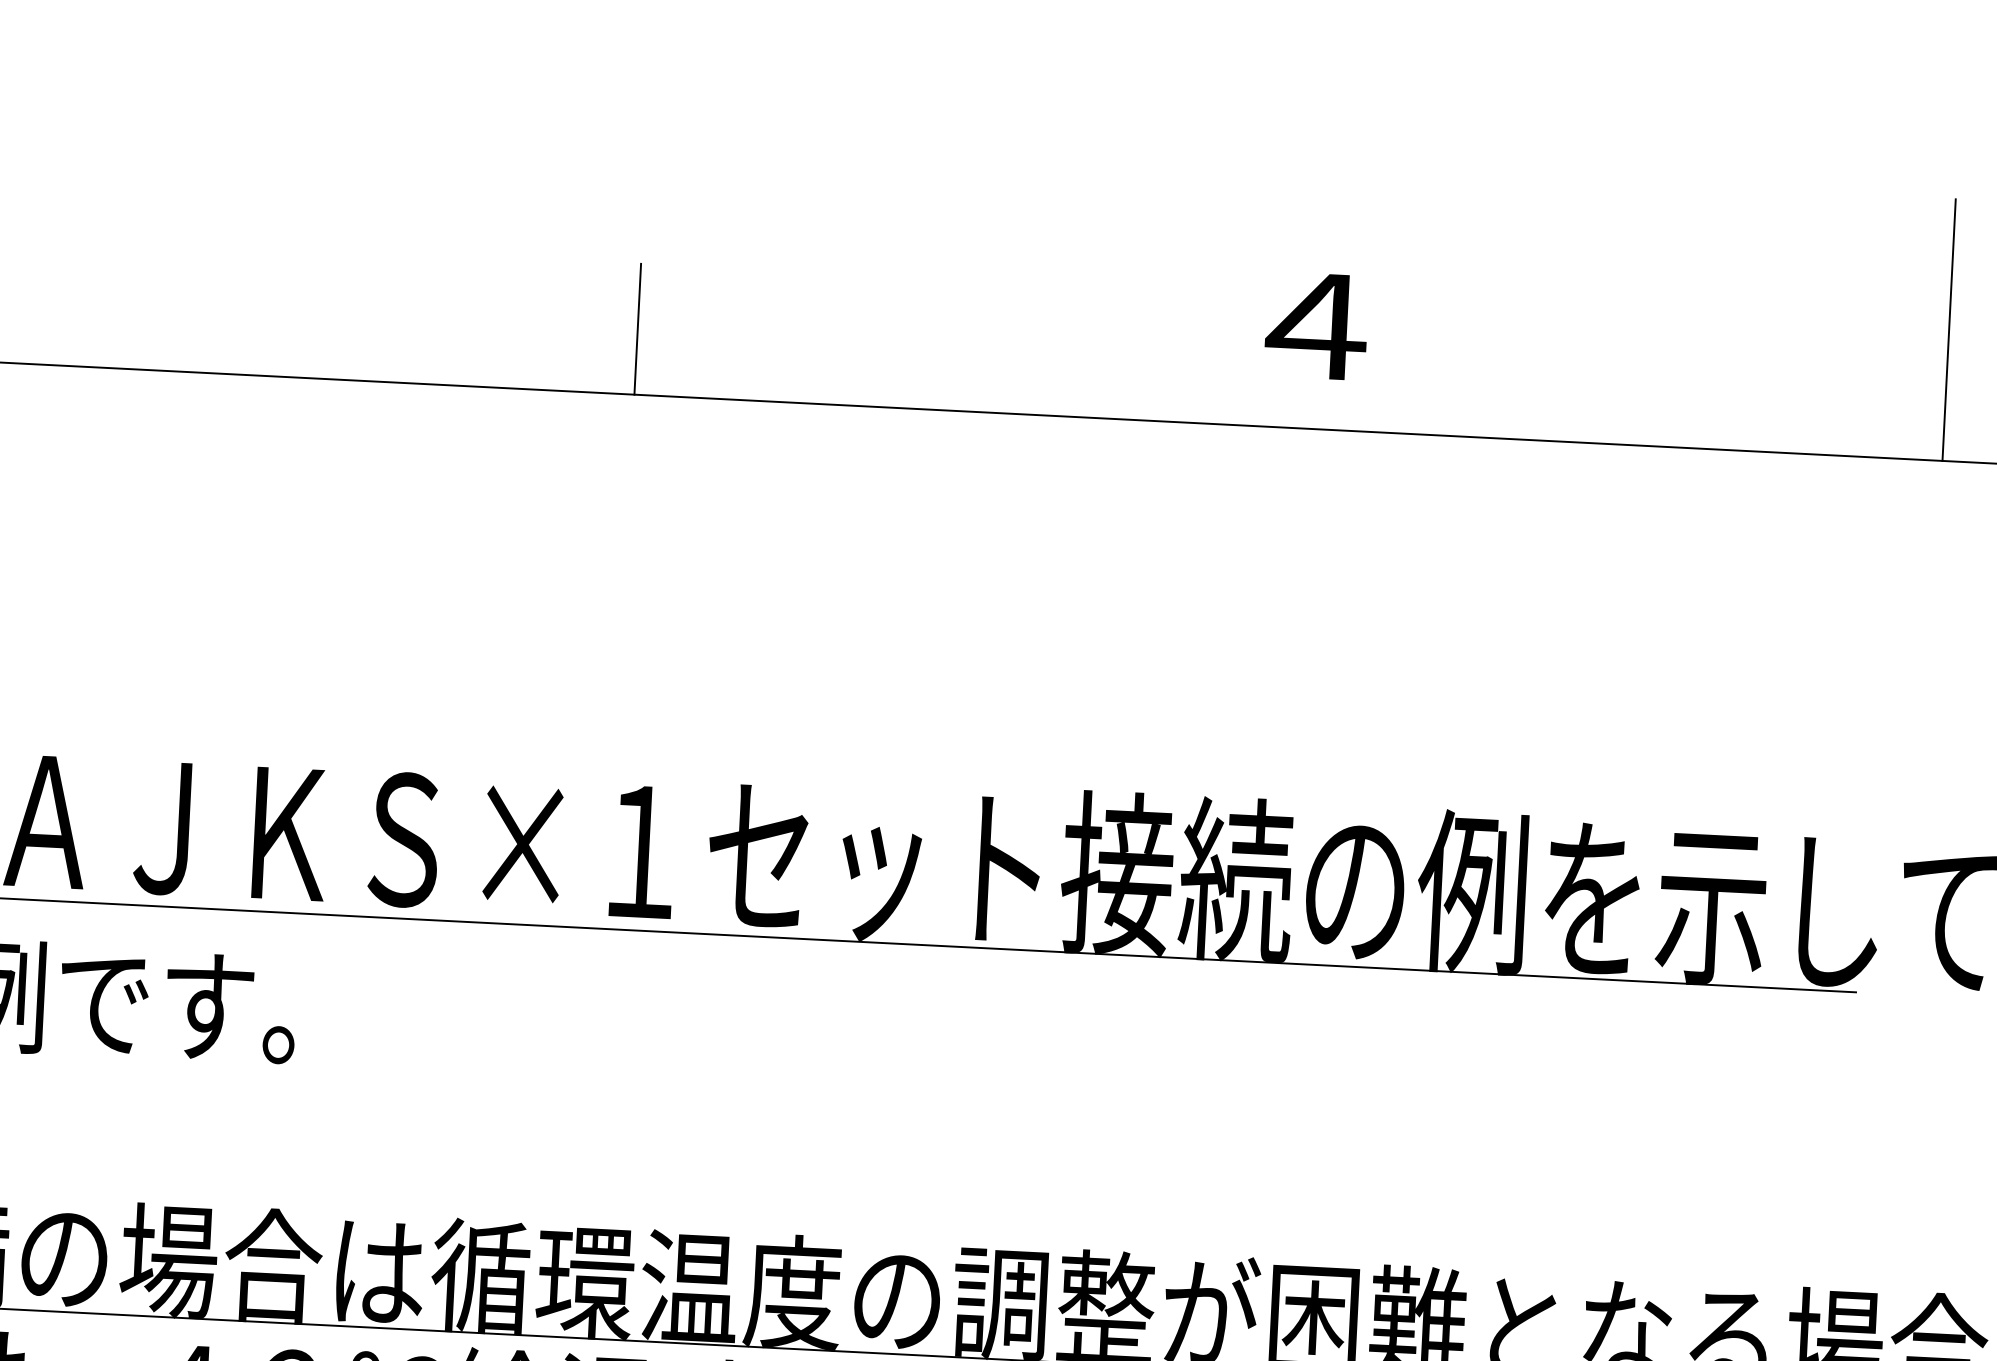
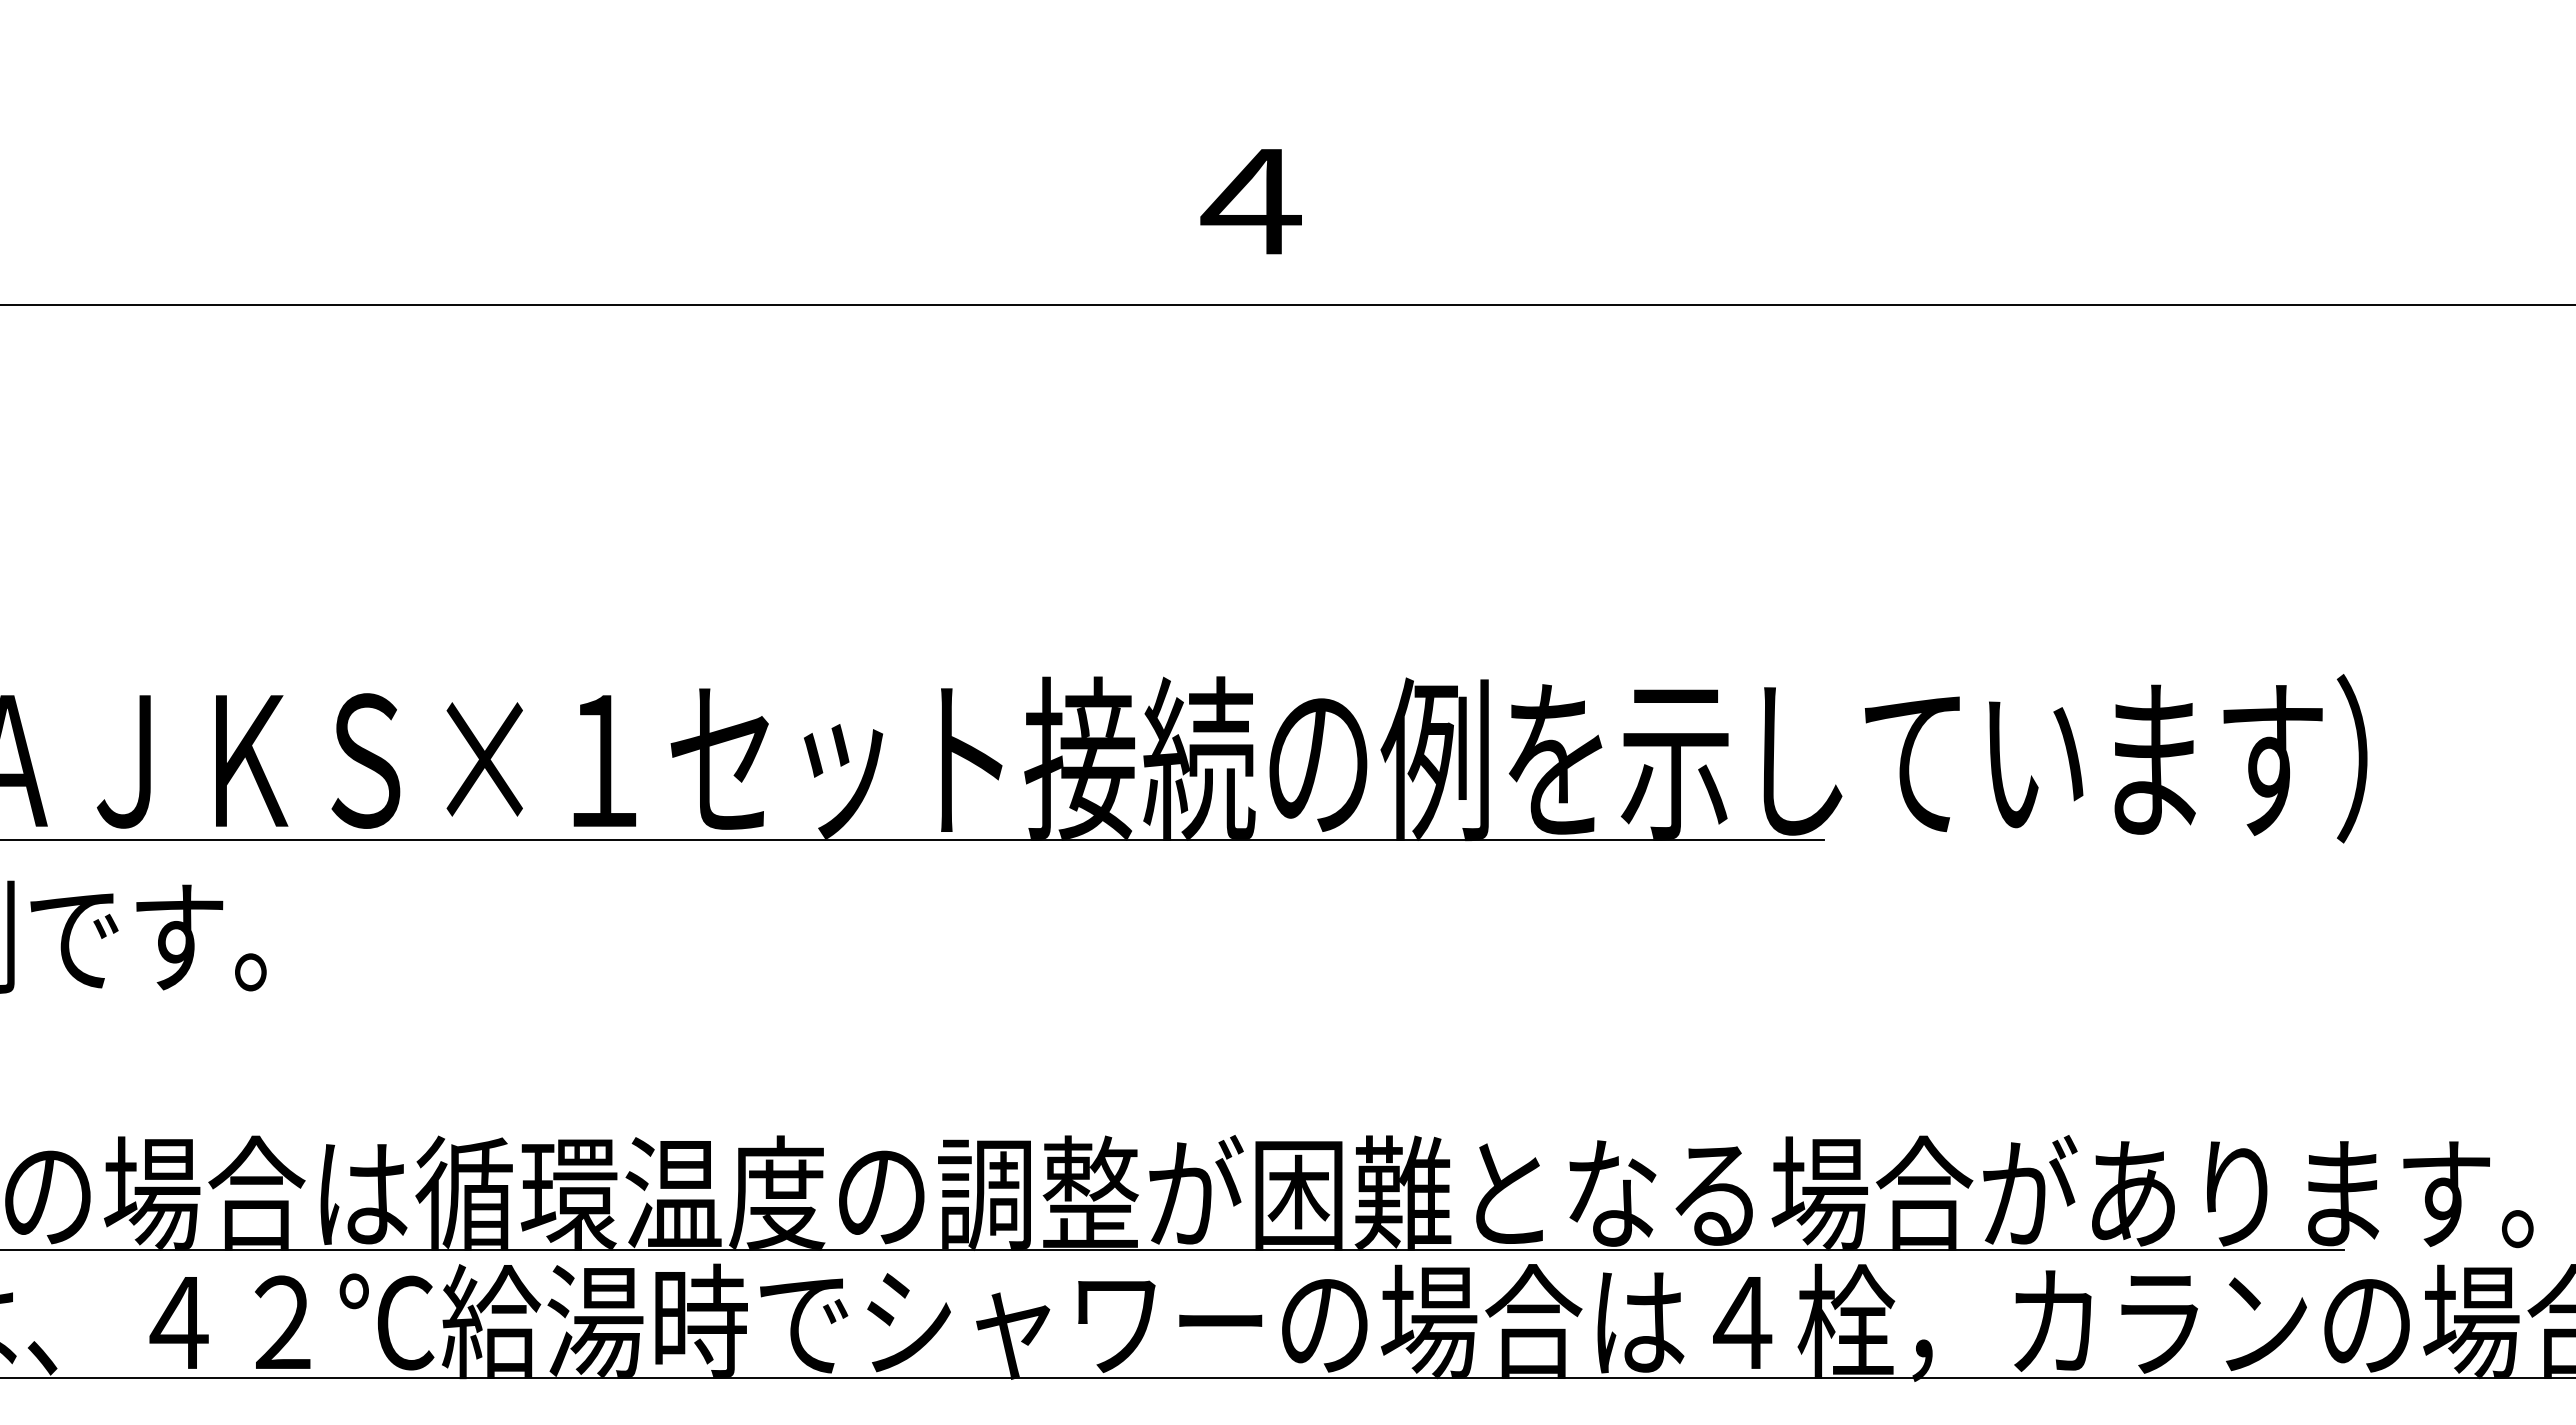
line: (637, 328) -> (573, 238), removed
line: (1949, 329) -> (1883, 173), removed

